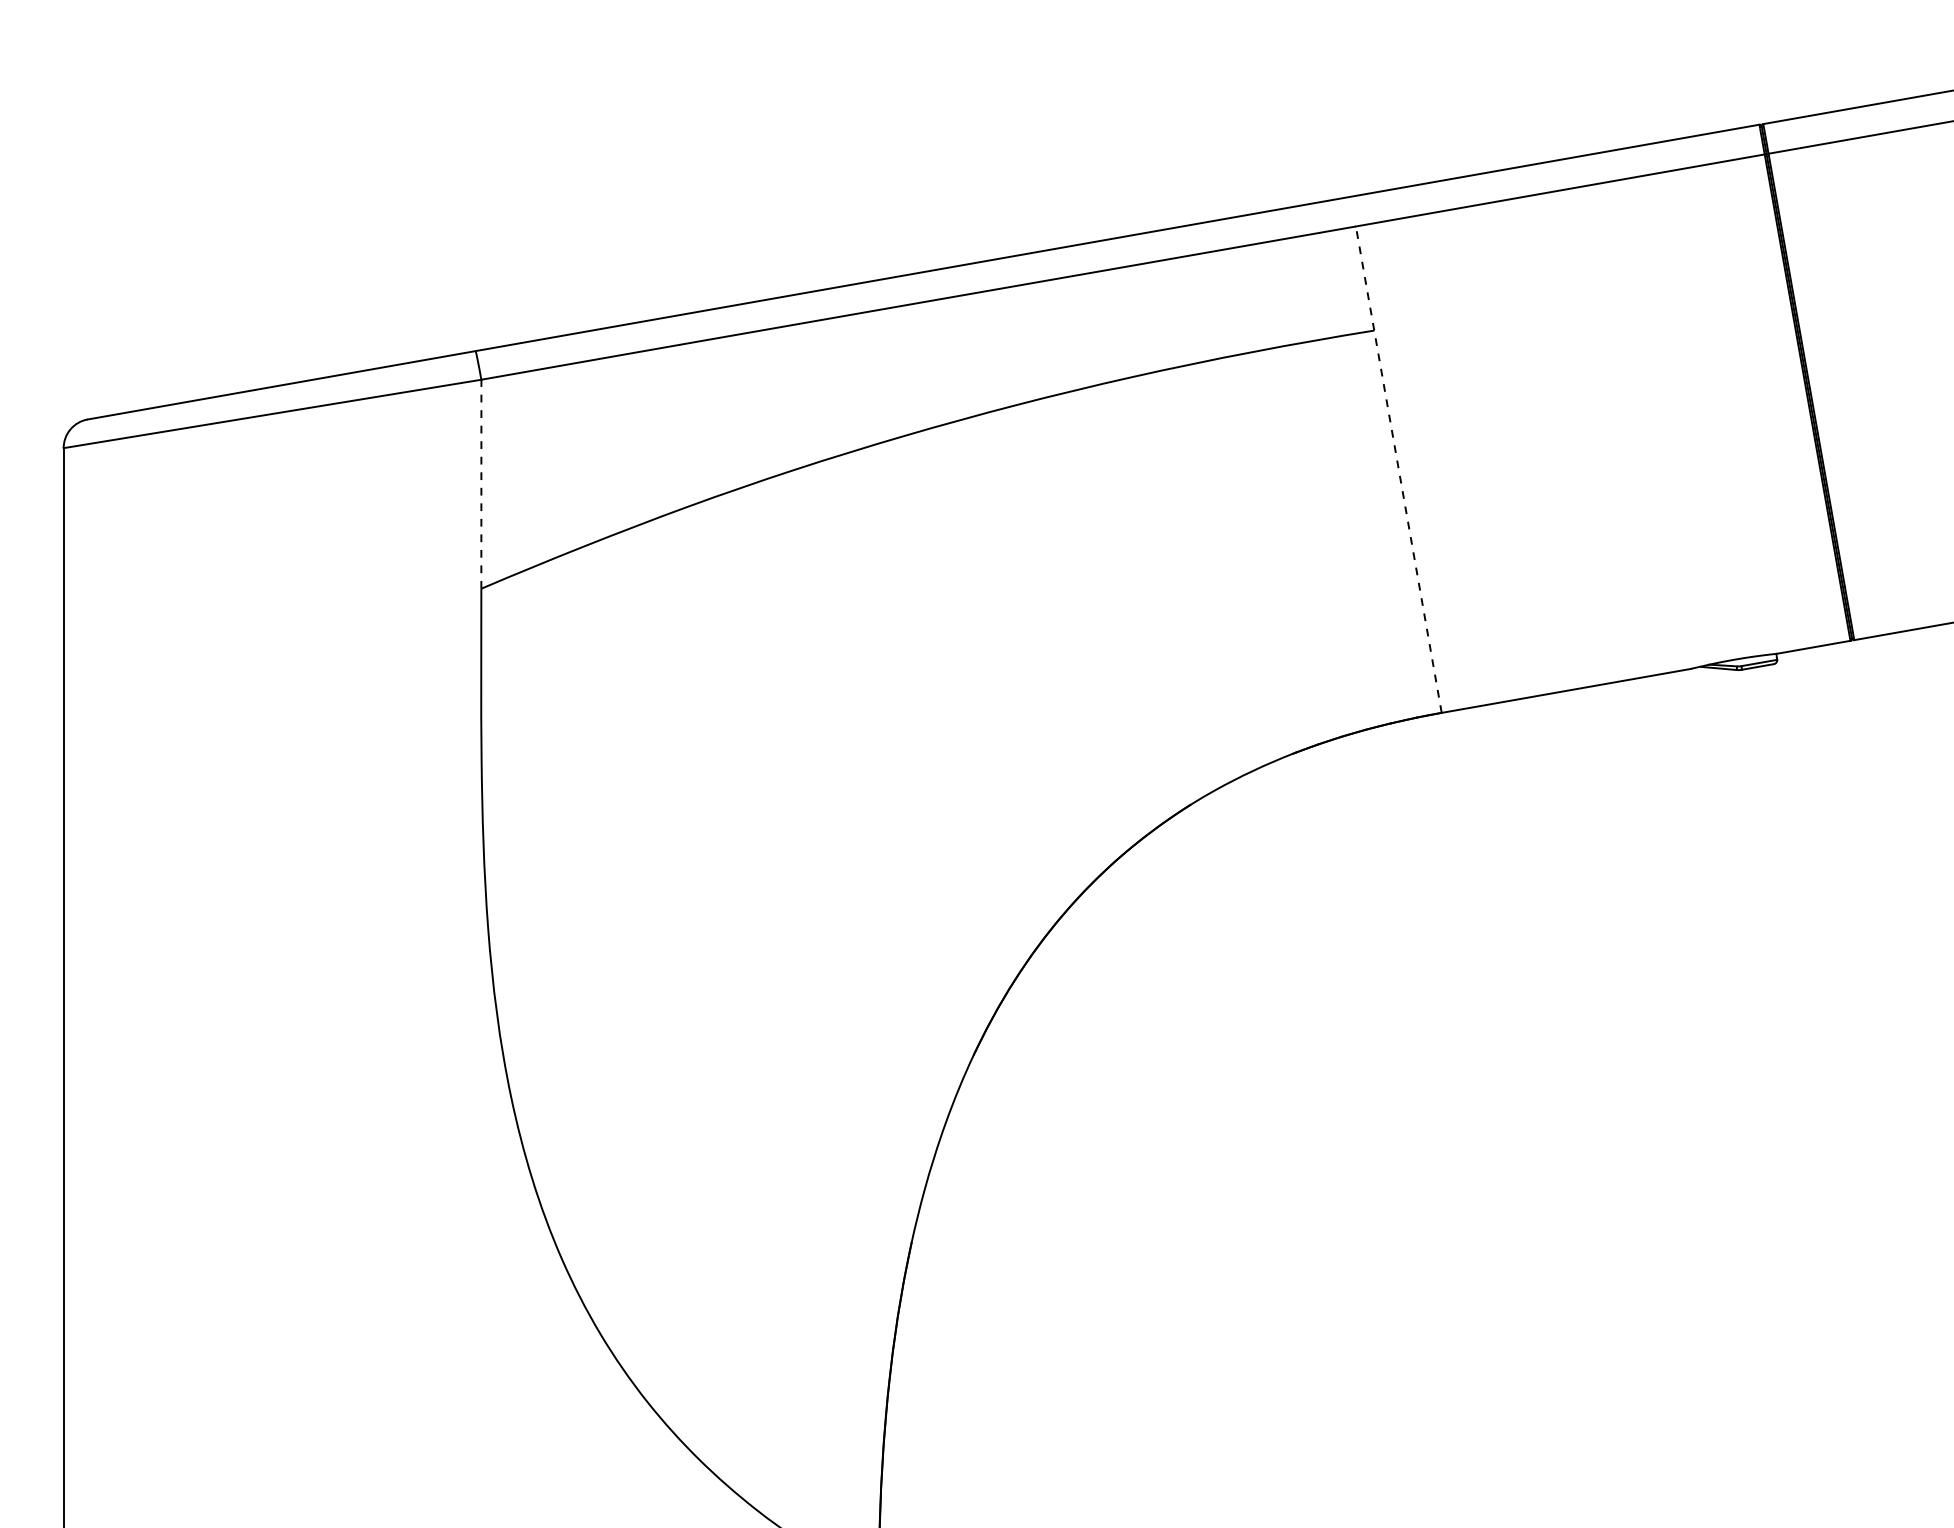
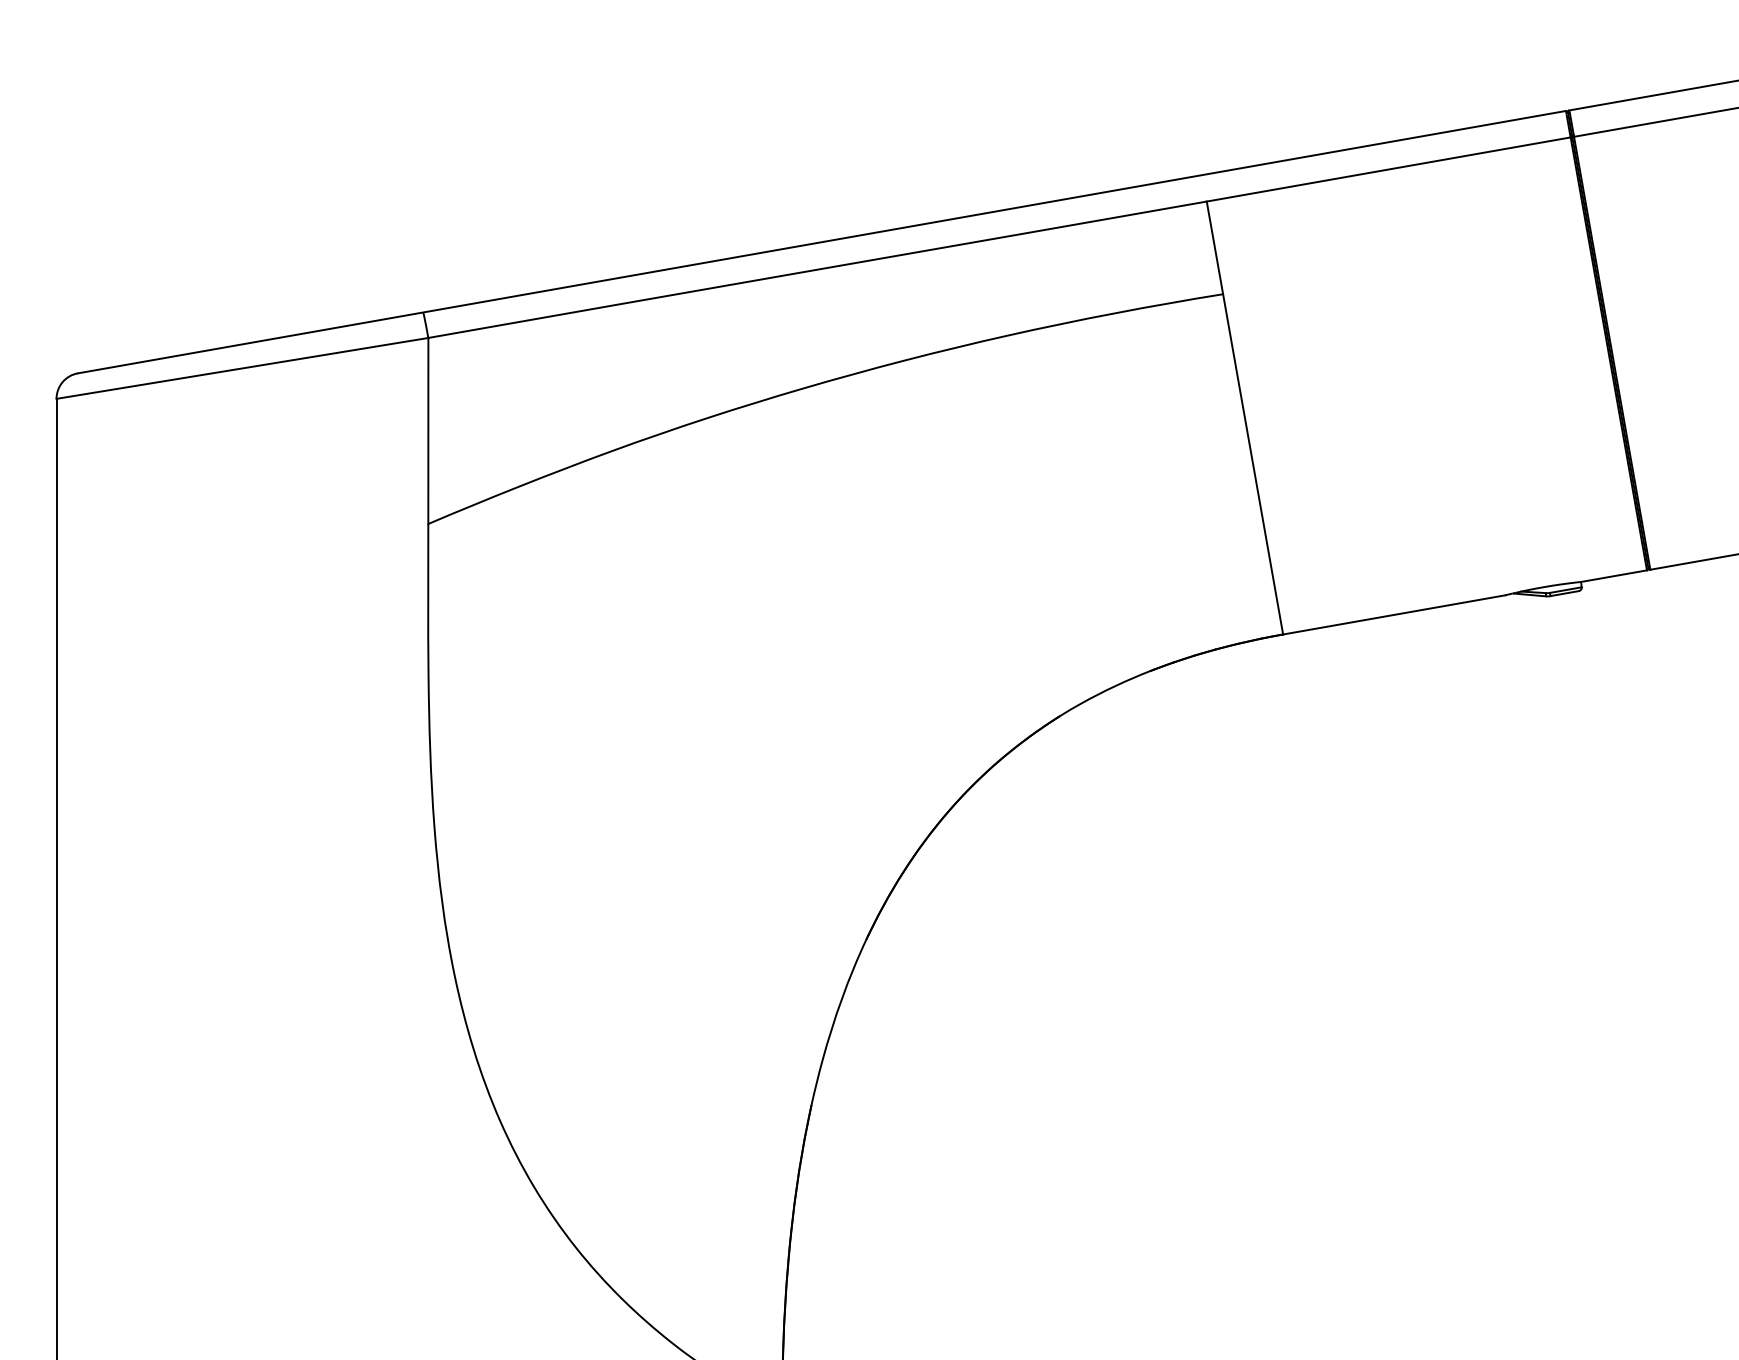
line: (1398, 469) -> (1244, 417), dashed -> solid
line: (481, 483) -> (428, 430), dashed -> solid

